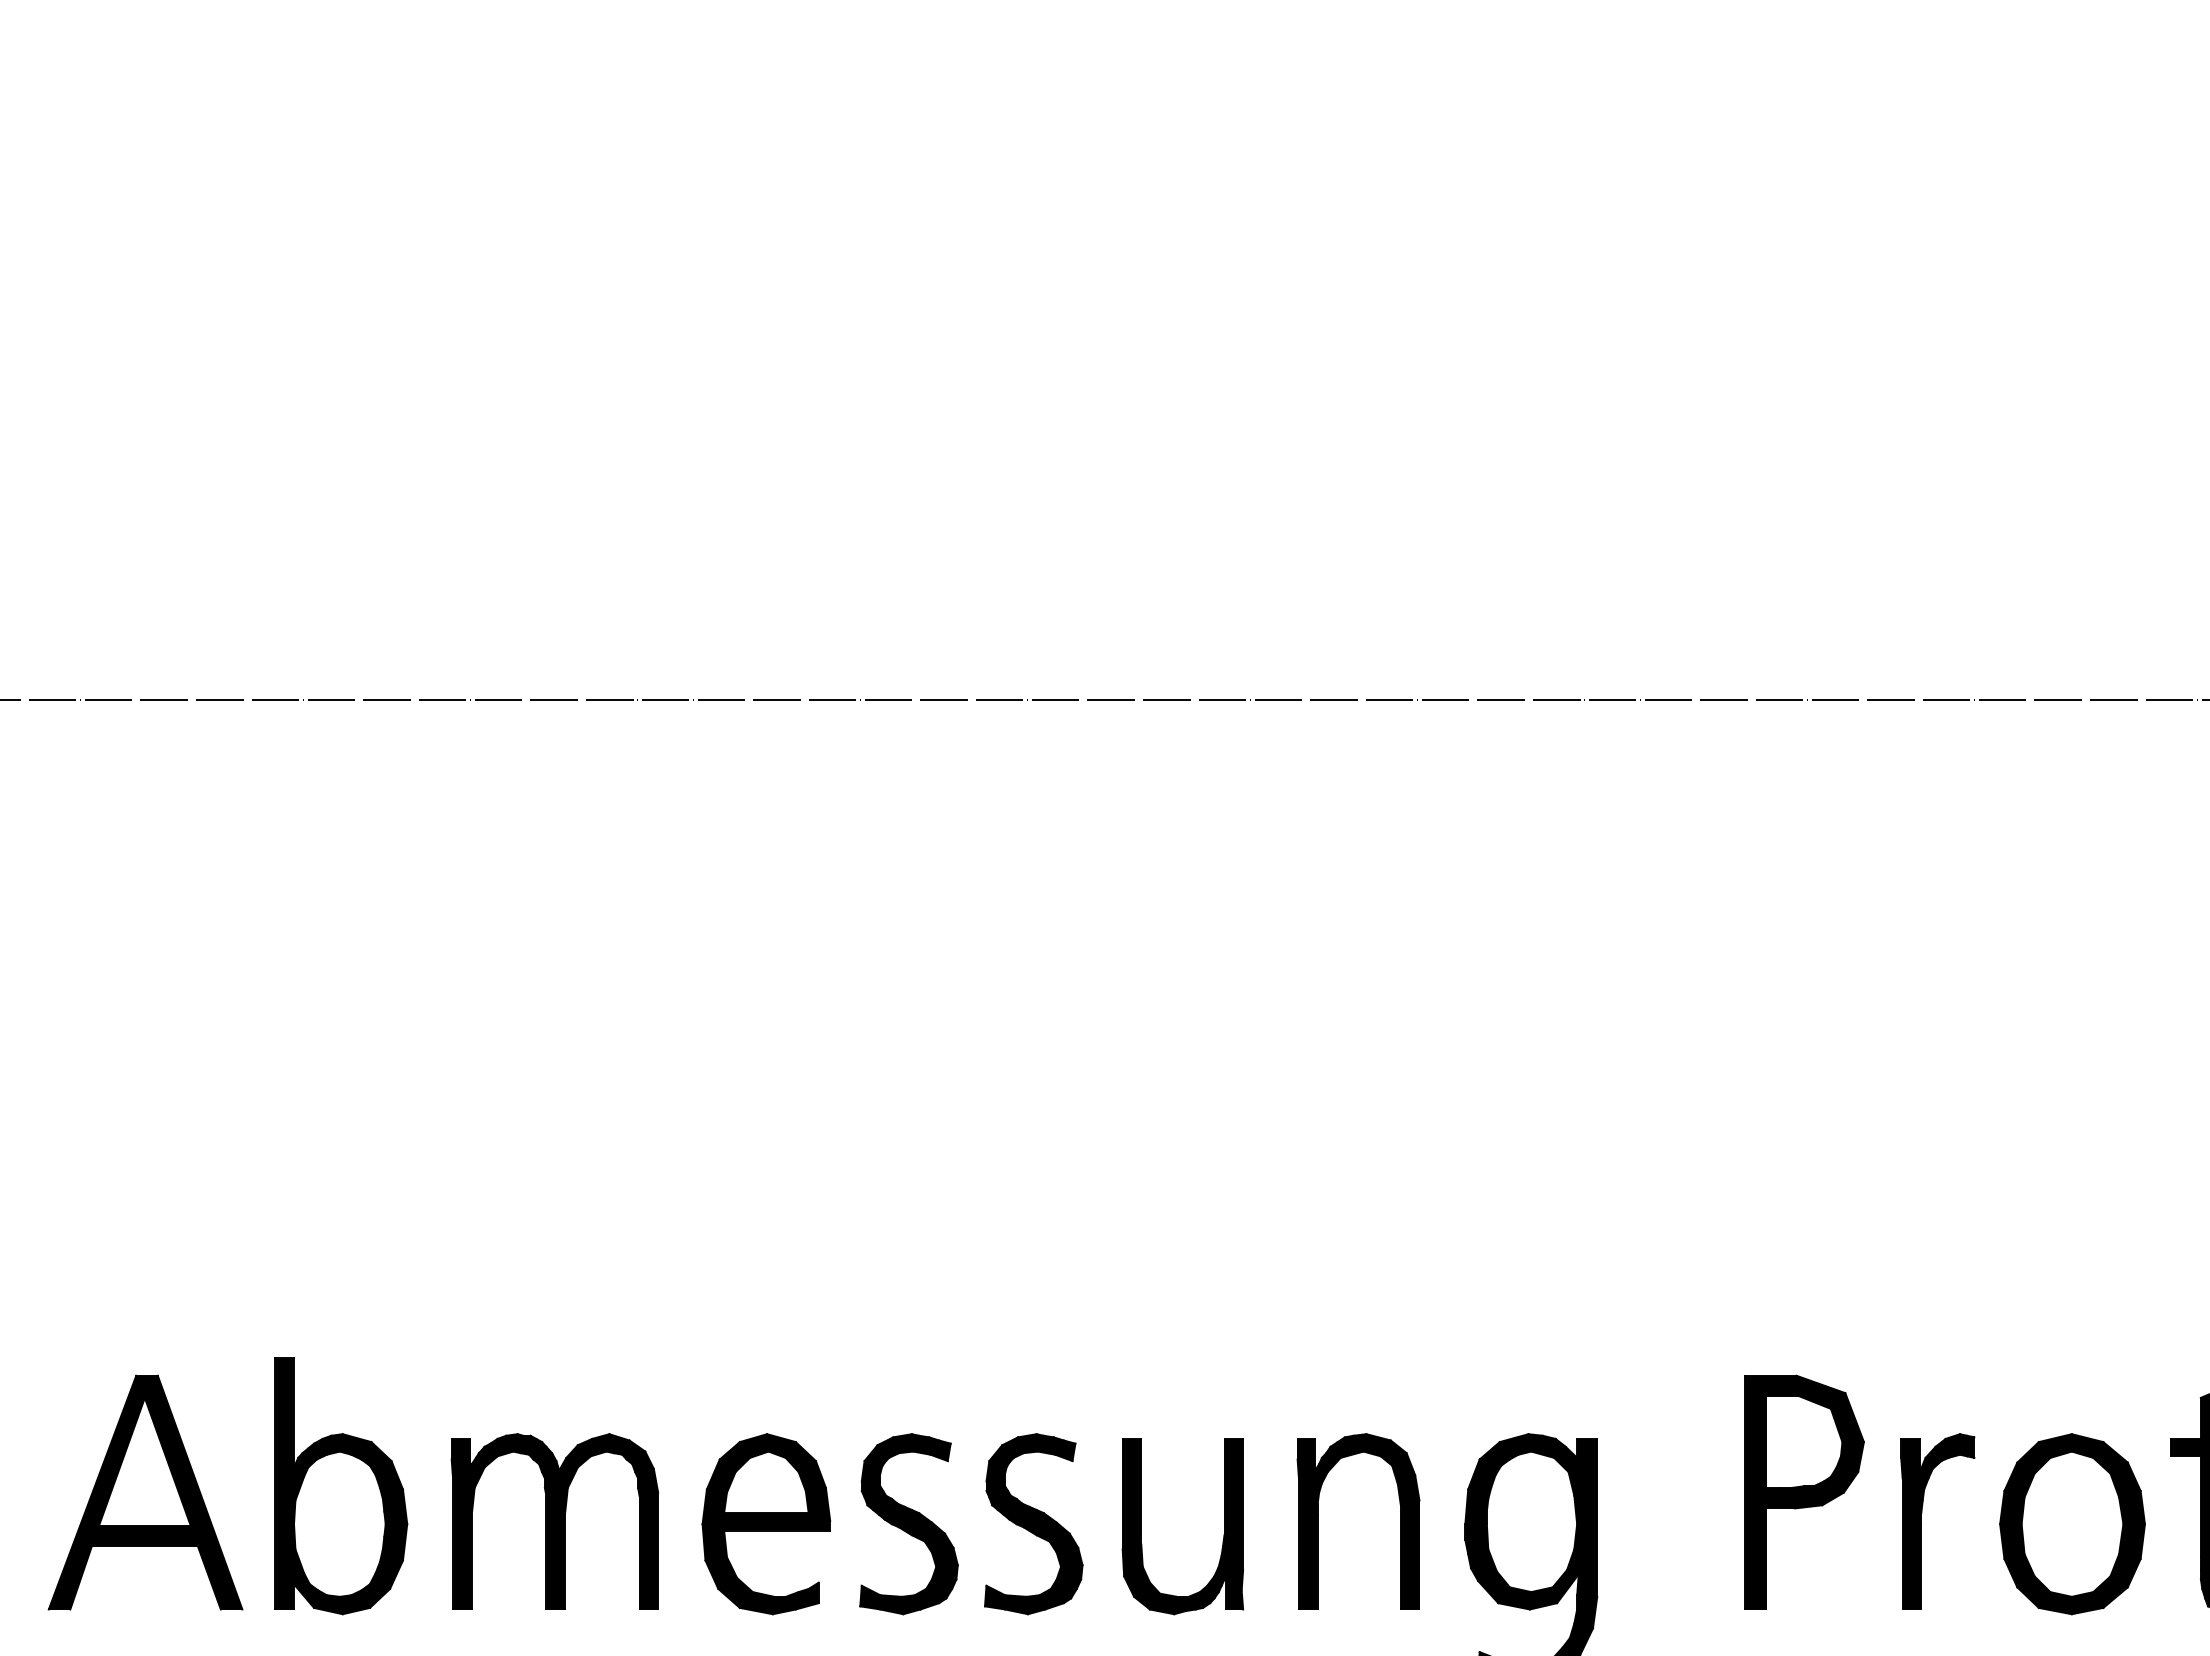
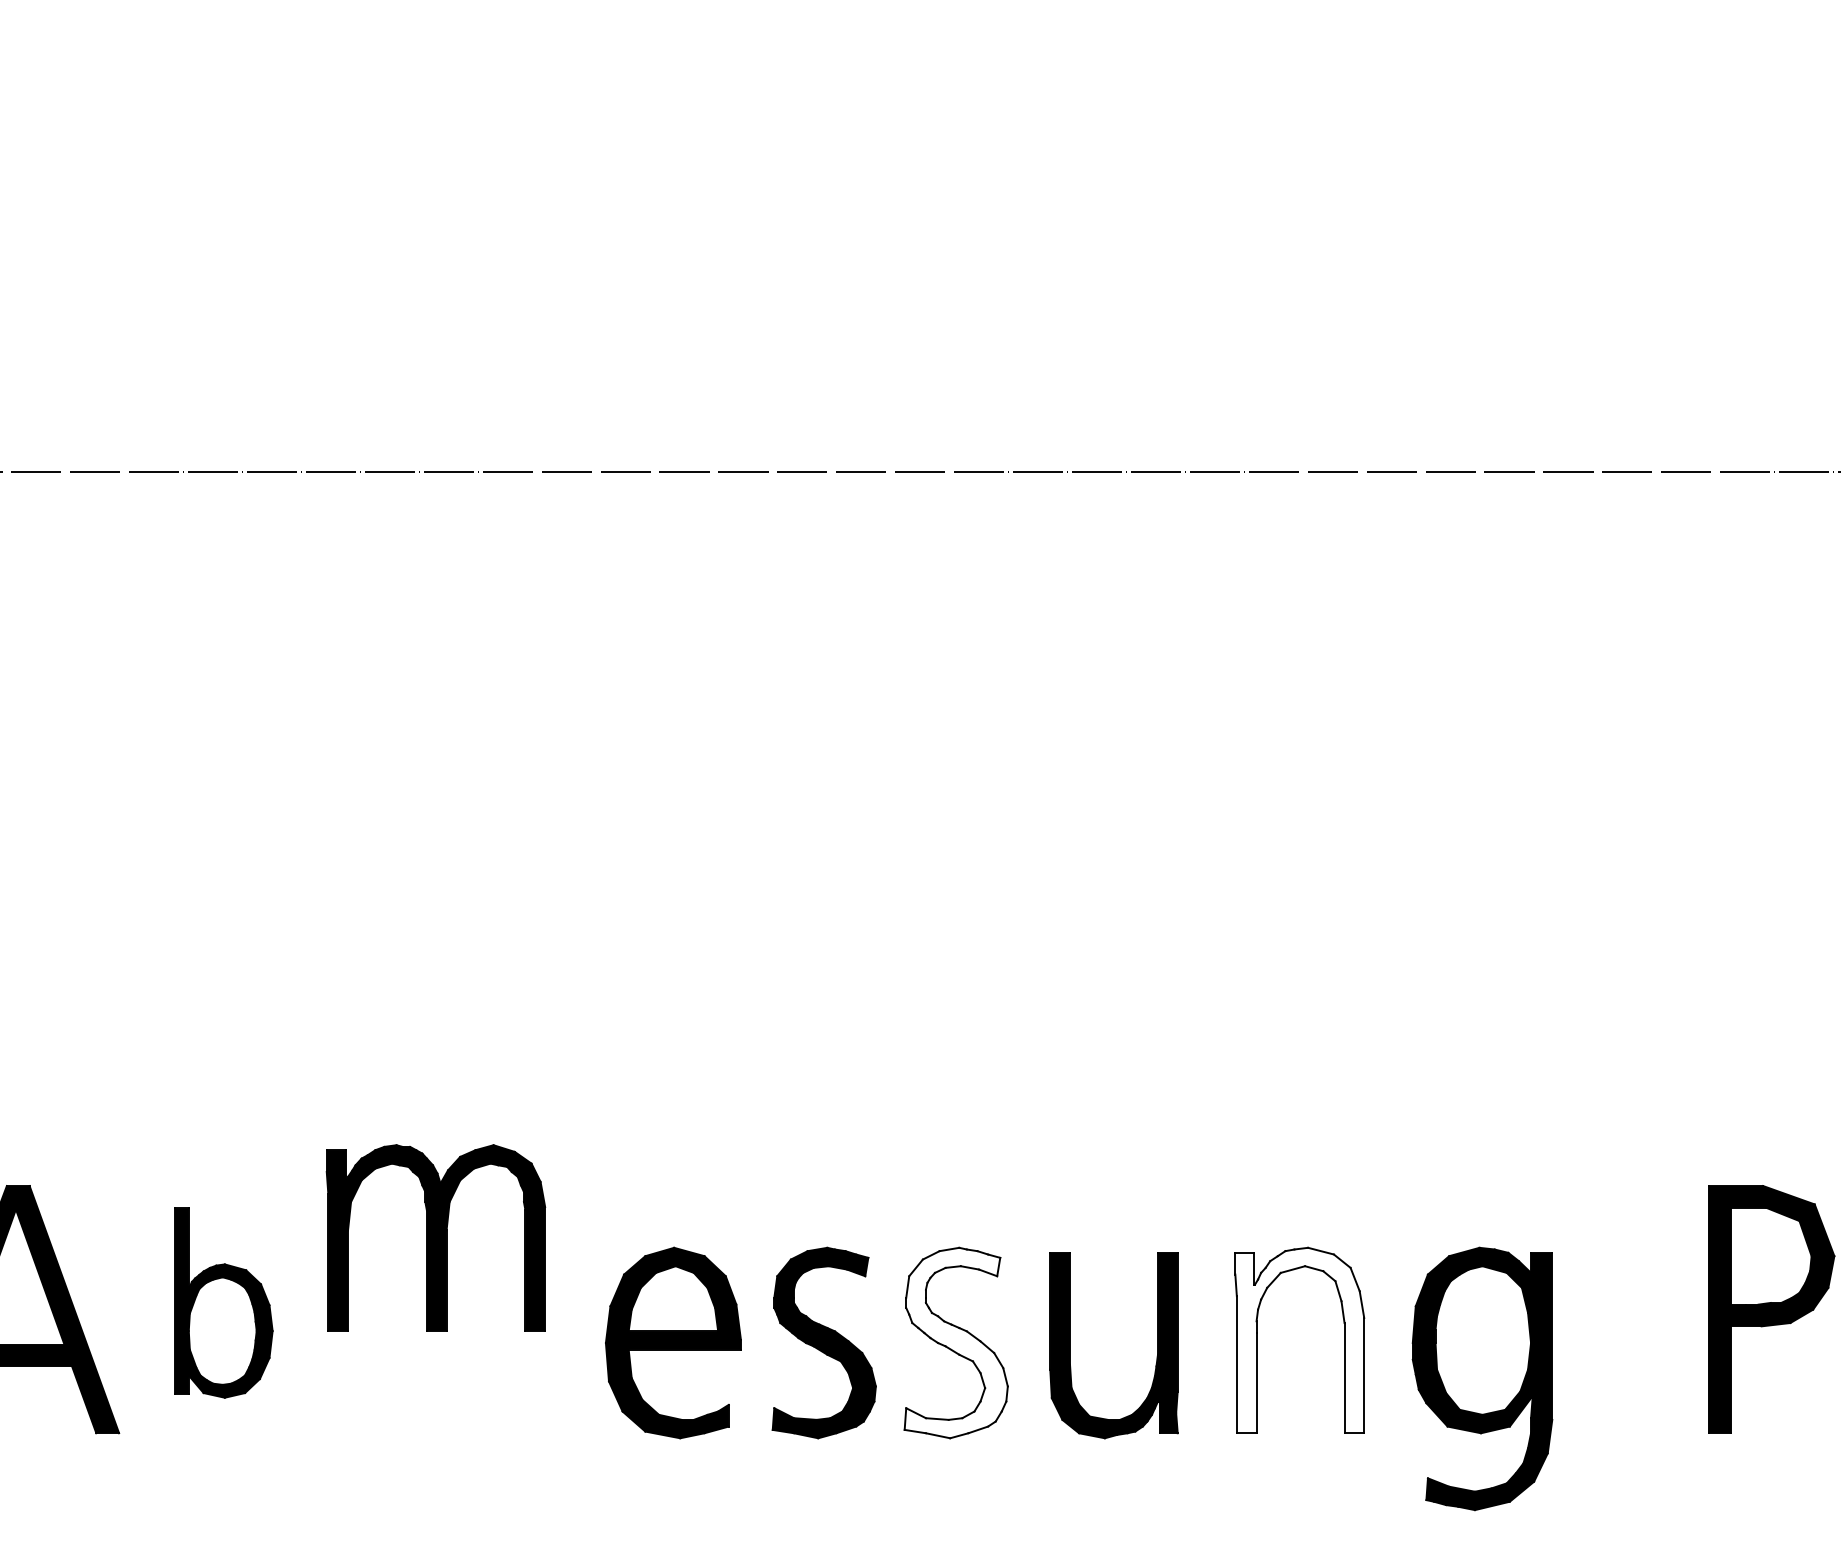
part: (341, 1486) -> (223, 1303), size x0.7
part: (554, 1521) -> (435, 1237), moved
fill: (1358, 1521) -> (1299, 1340), removed
fill: (1033, 1524) -> (955, 1343), removed

